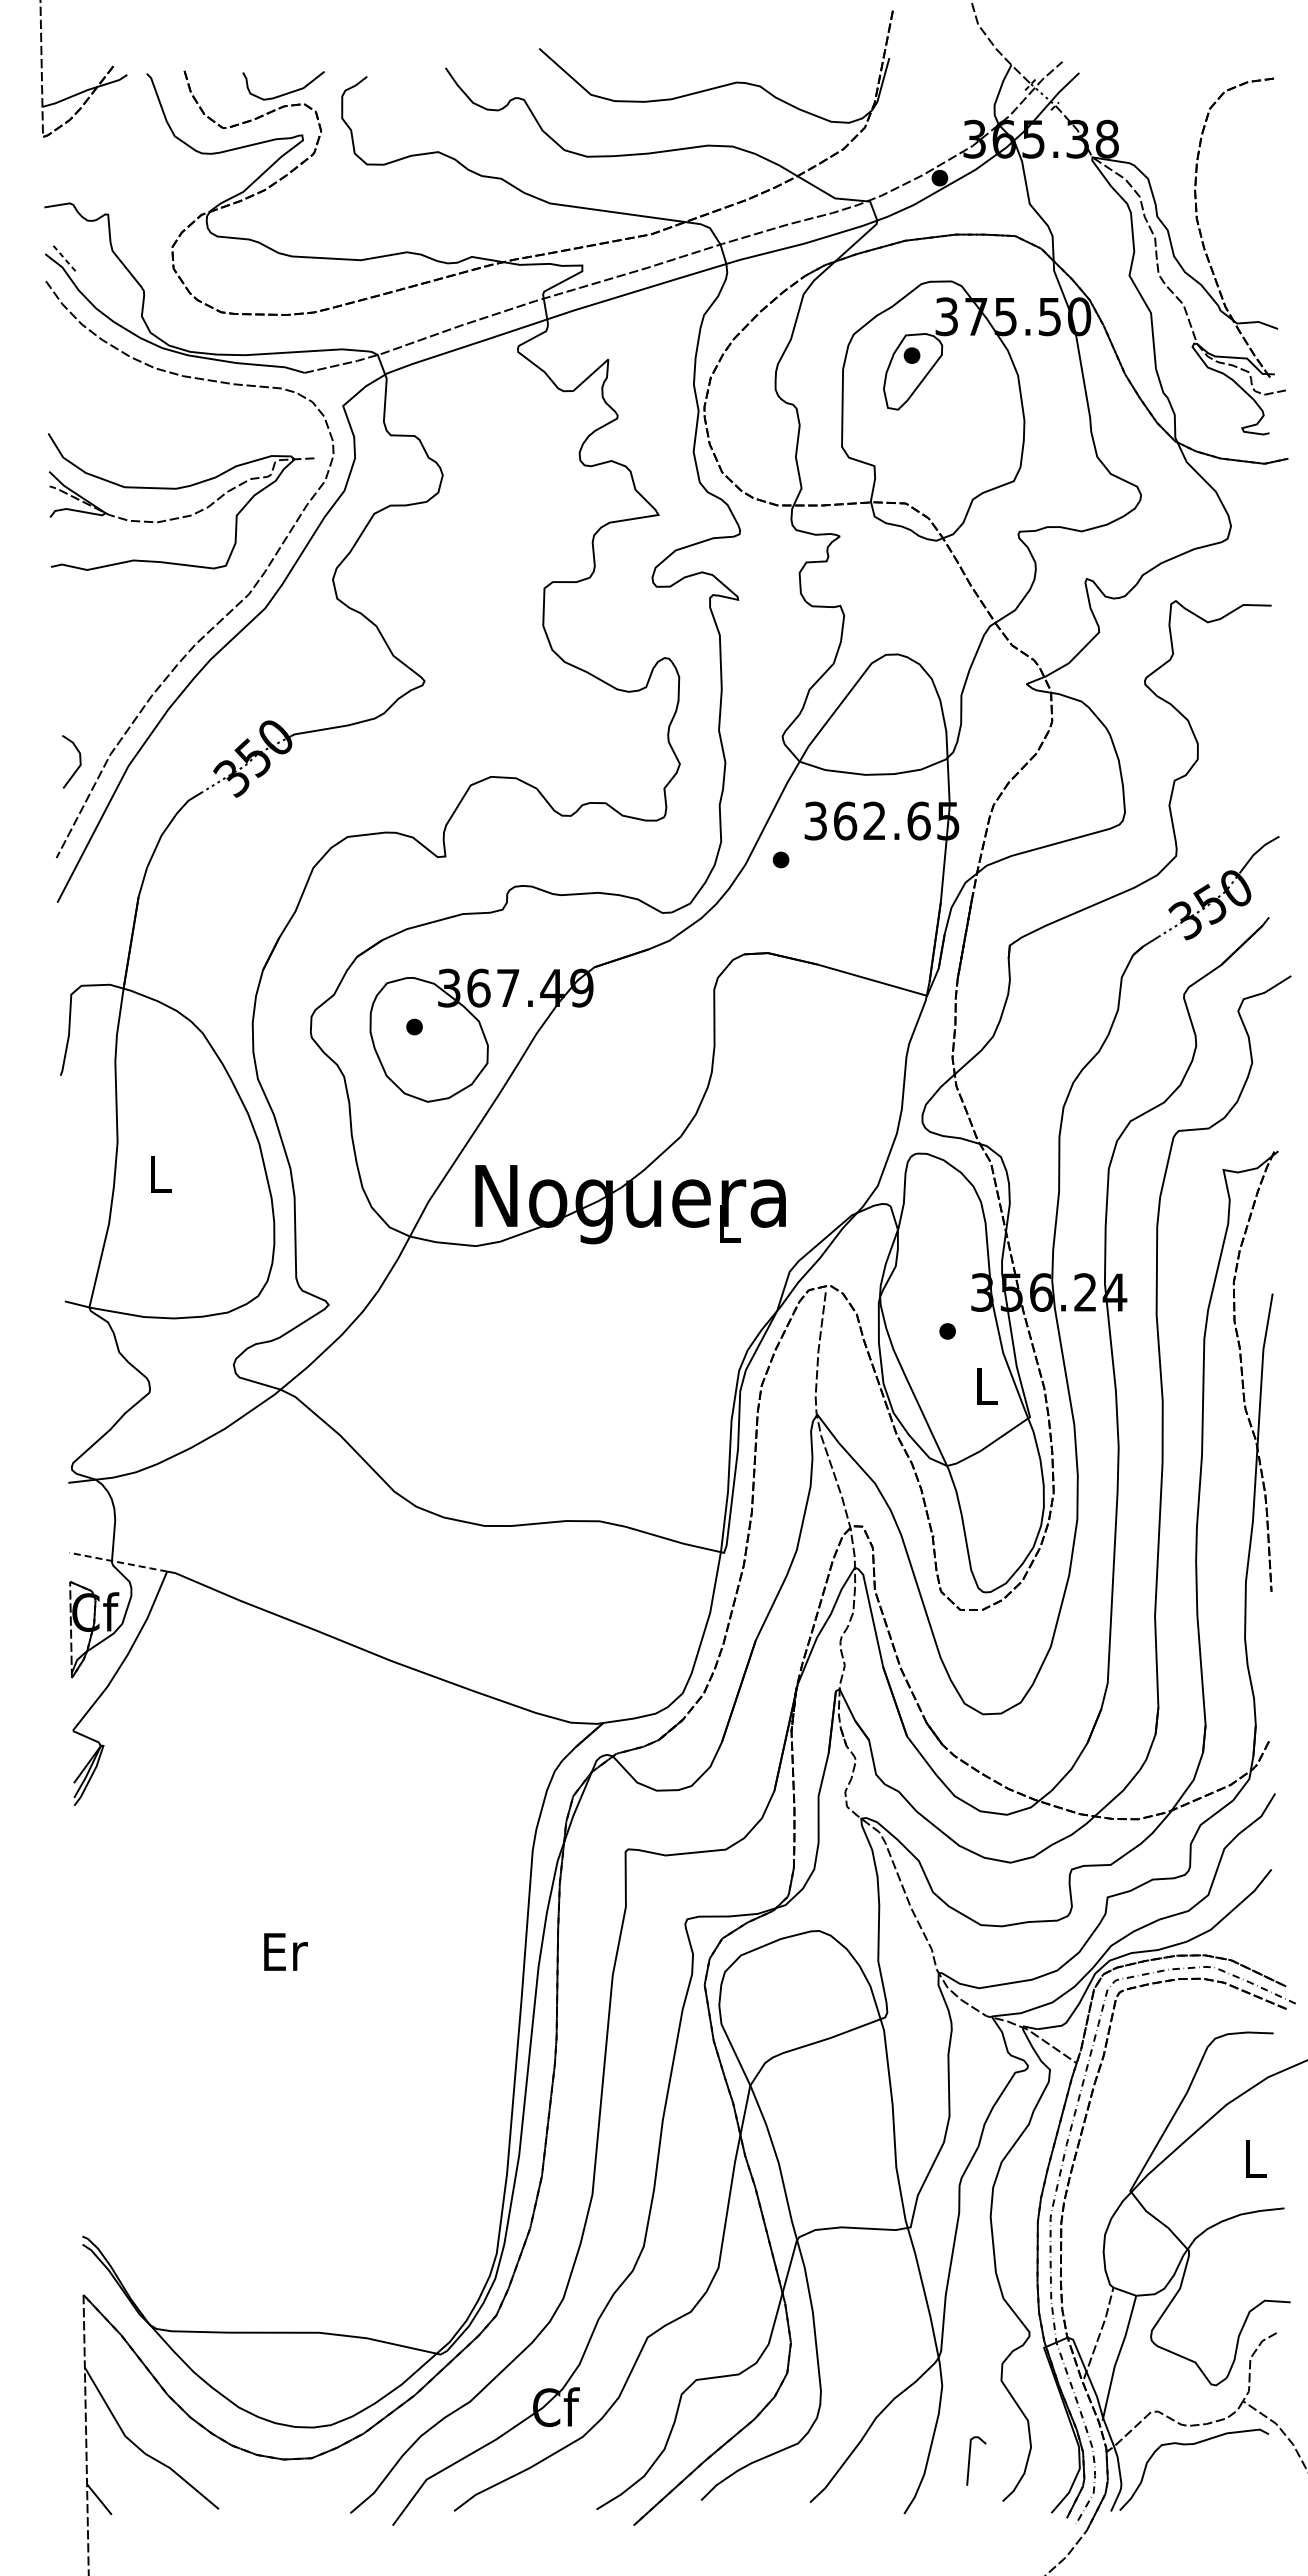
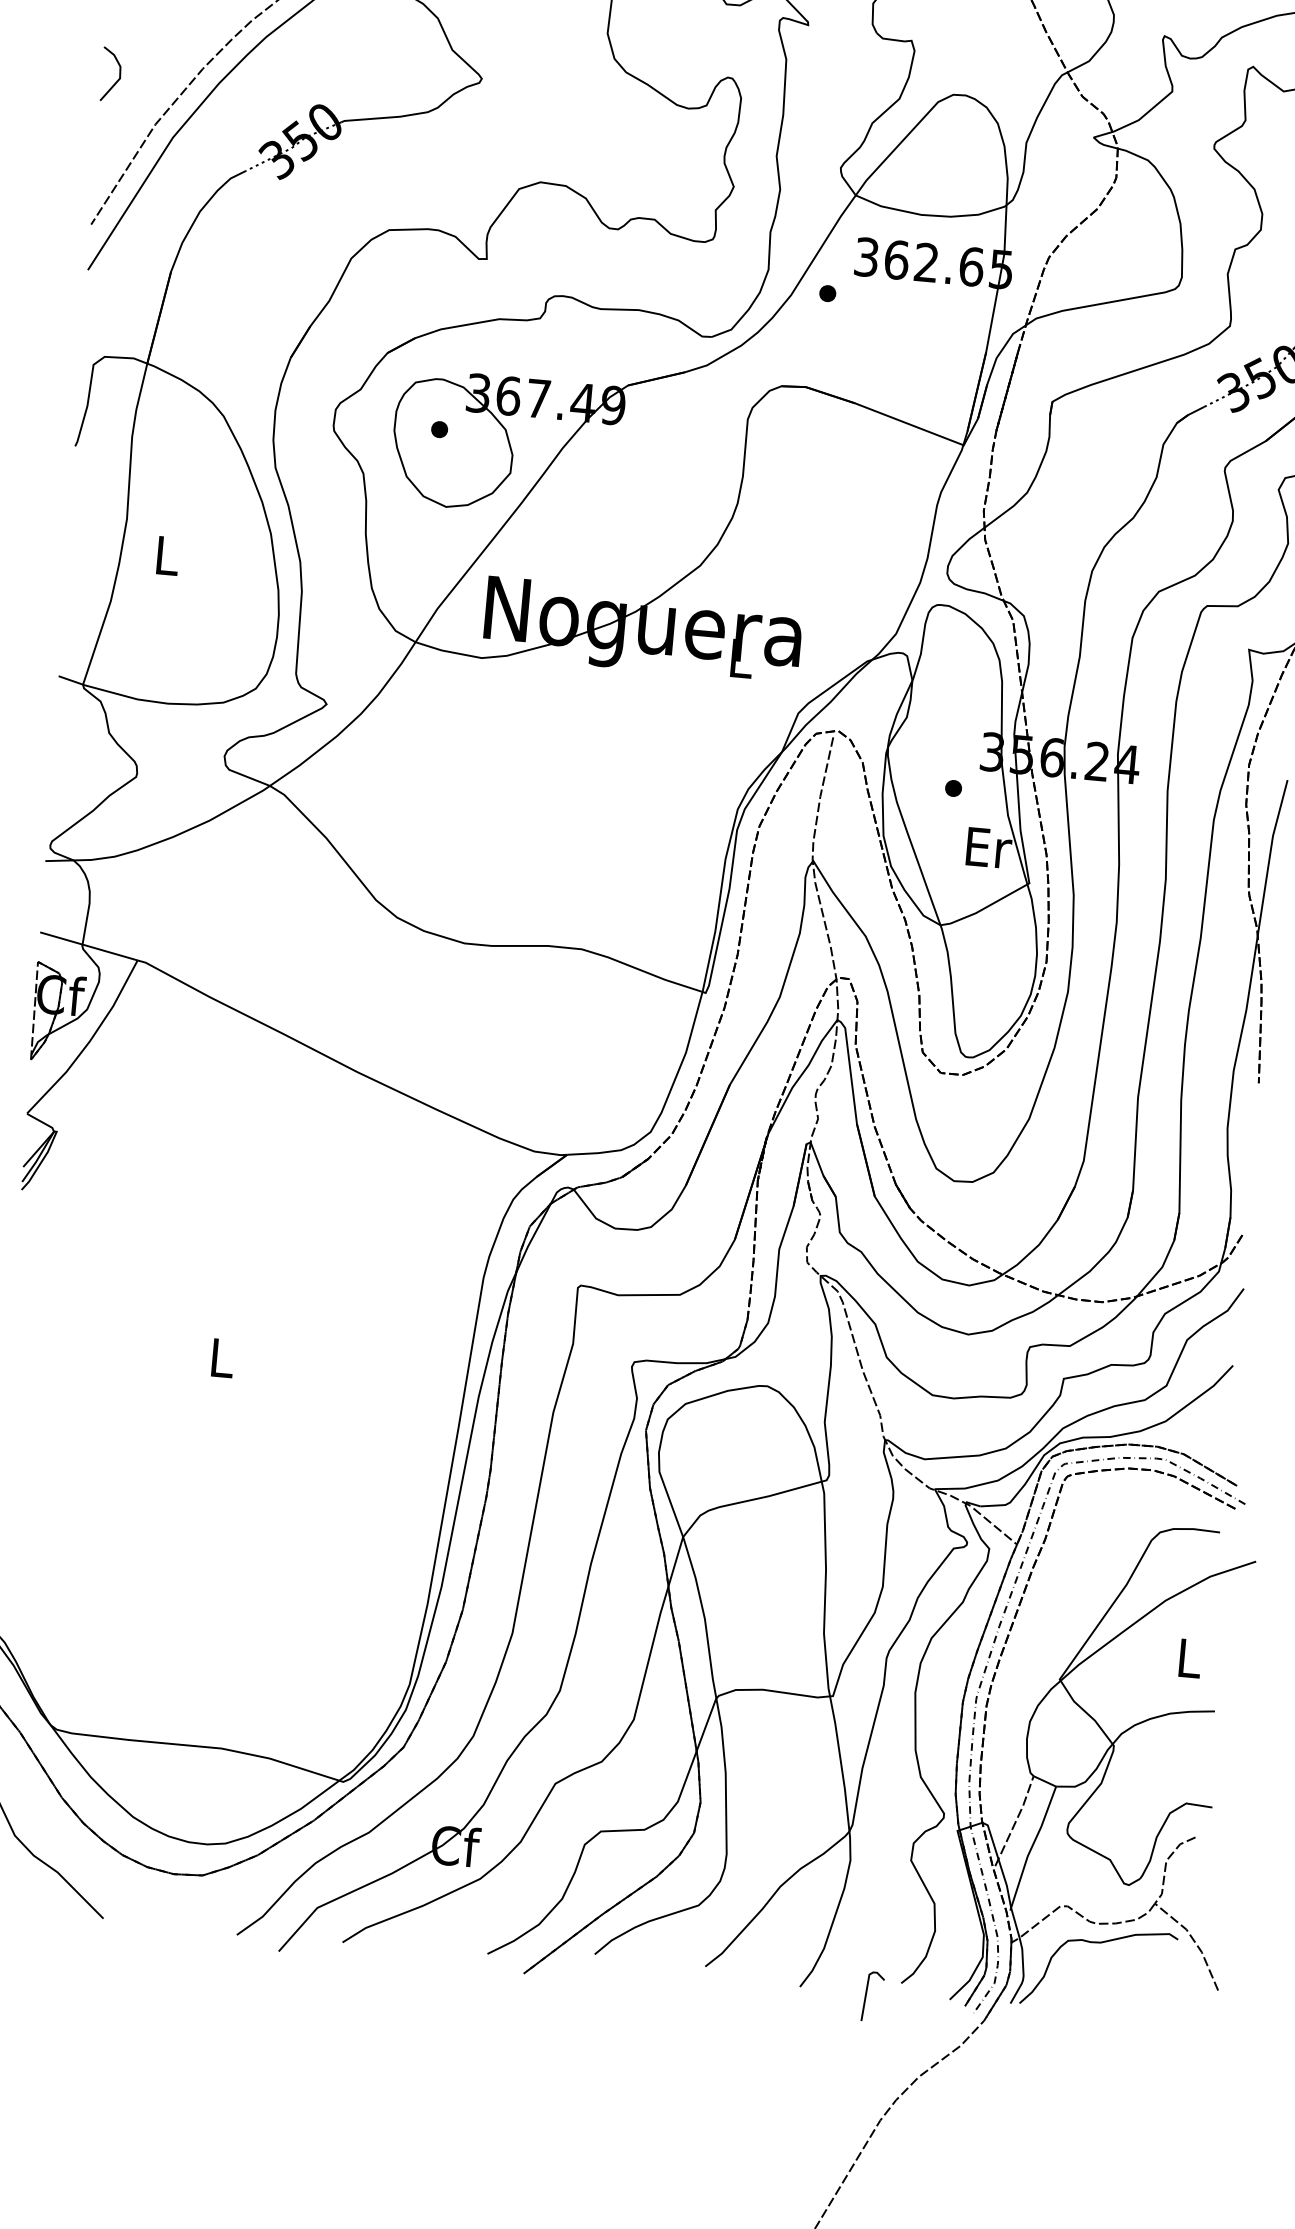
curve: (79, 761) -> (119, 74), moved
text: (987, 1386) -> (988, 848), L -> Er
line: (118, 1562) -> (89, 946), dashed -> solid
text: (285, 1951) -> (222, 1357), Er -> L
line: (970, 2460) -> (867, 1995), moved

